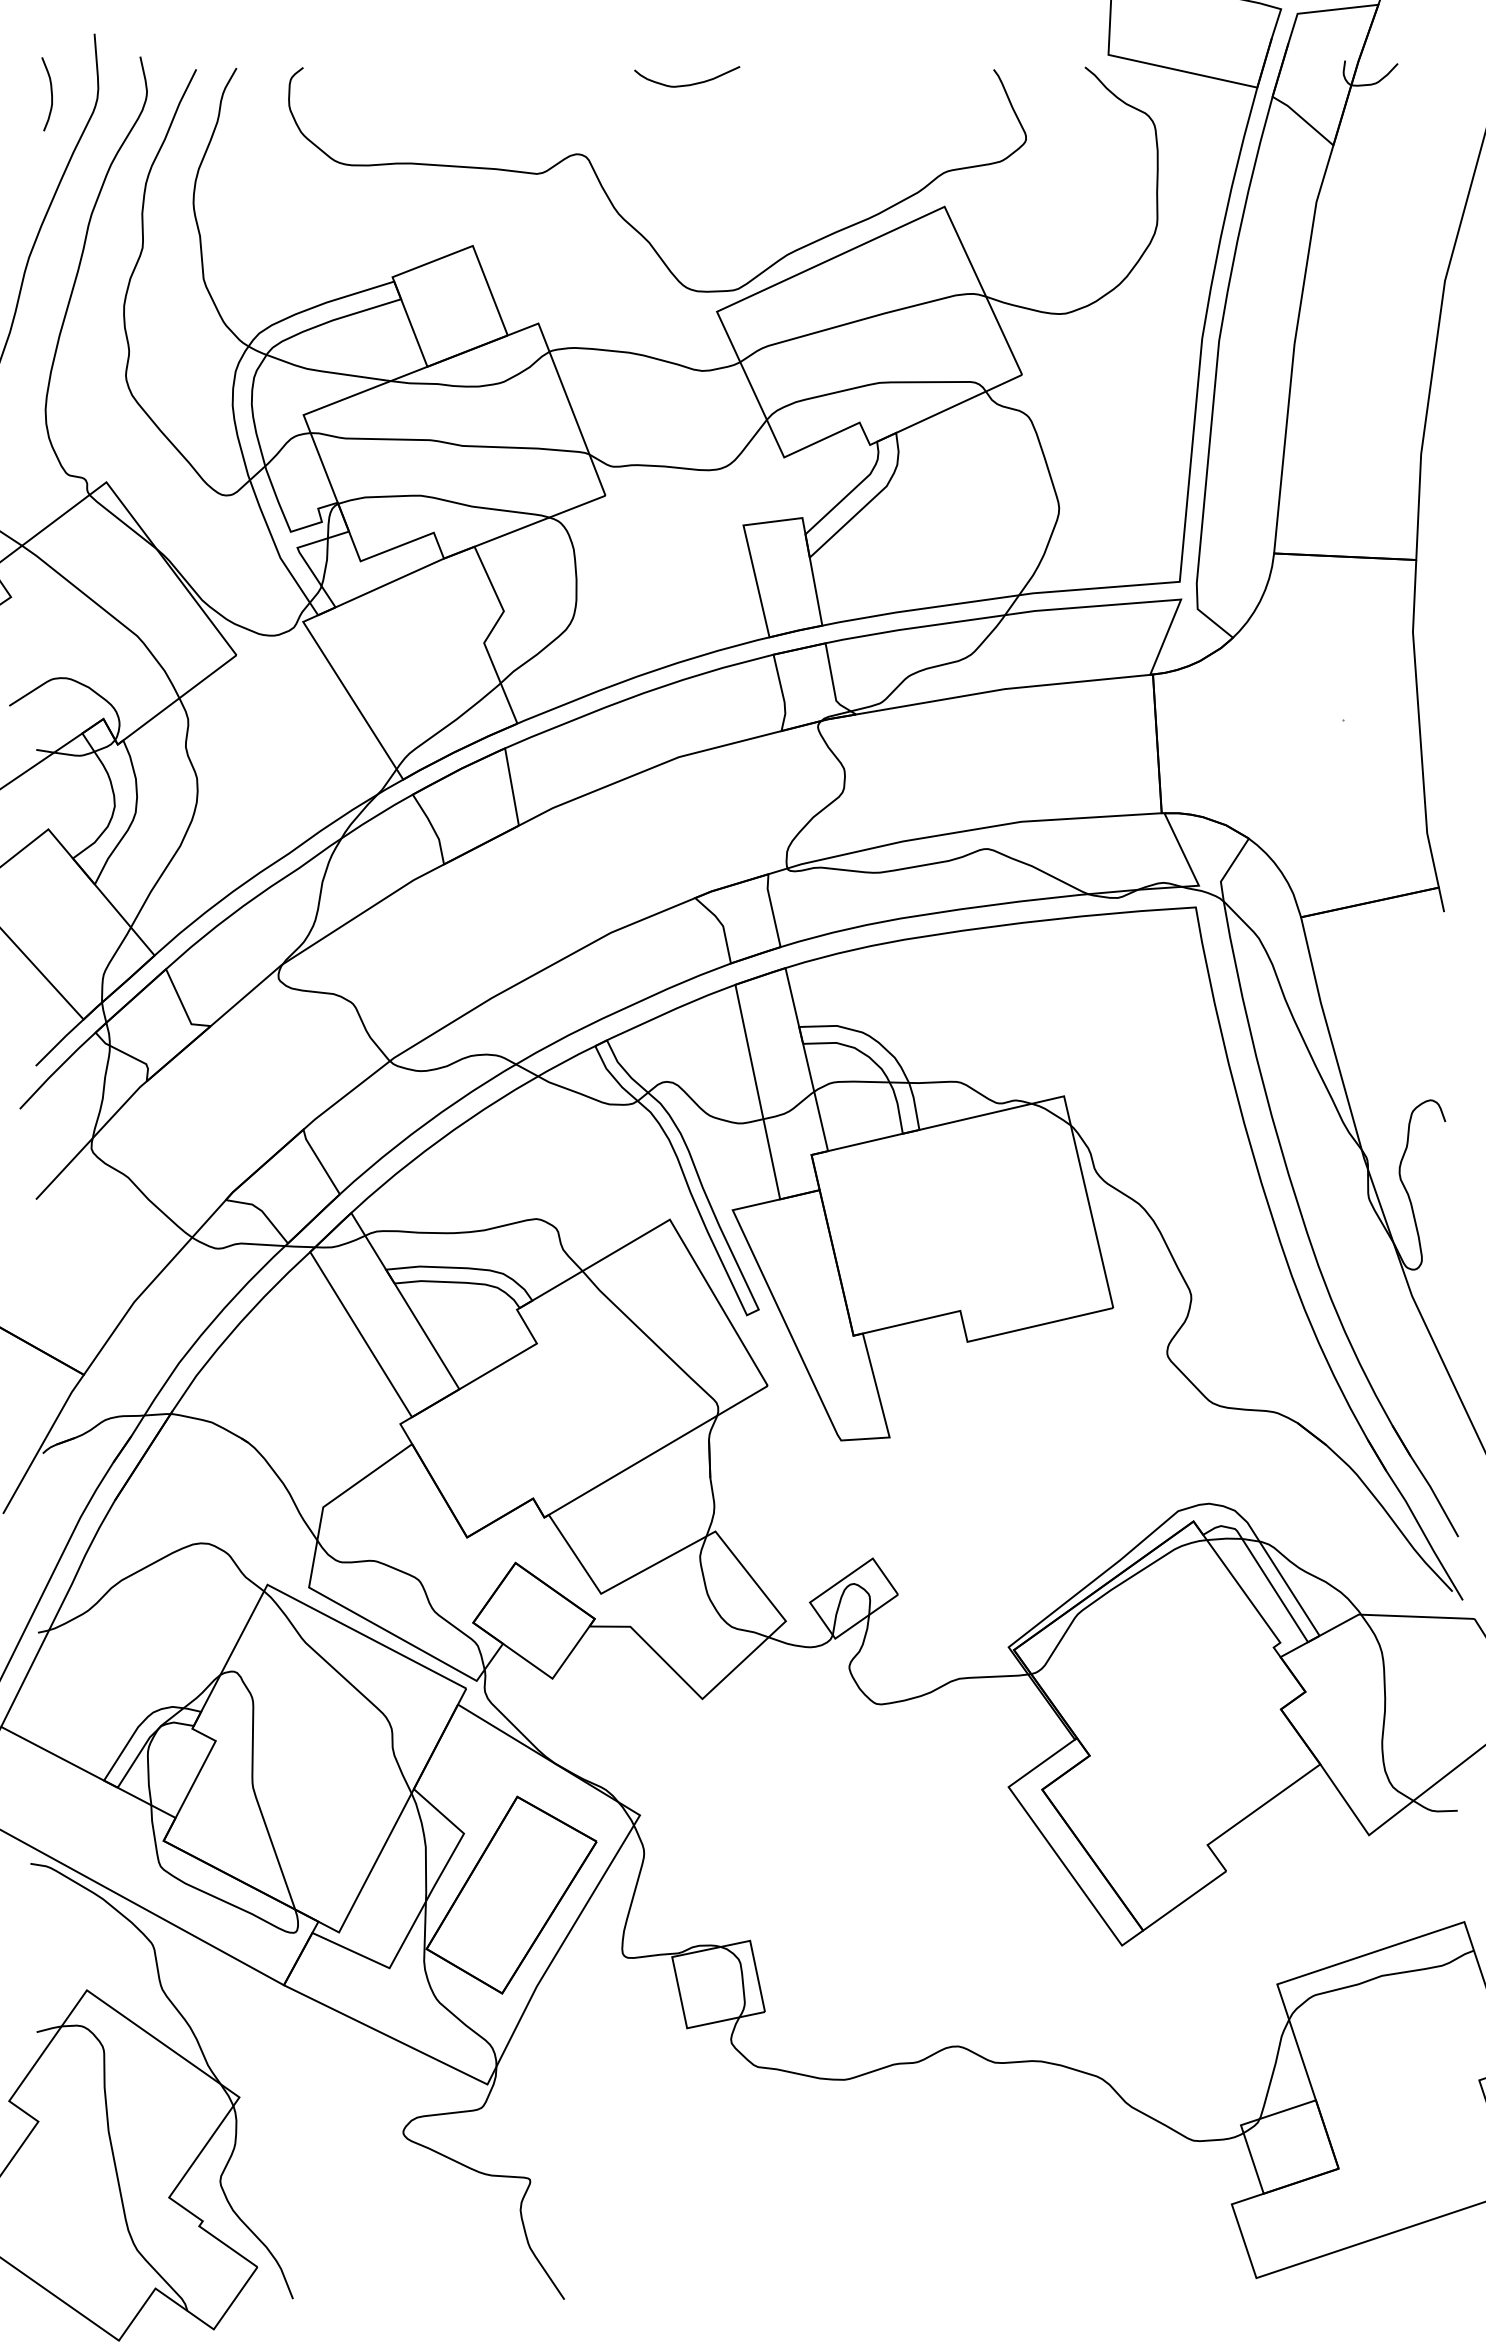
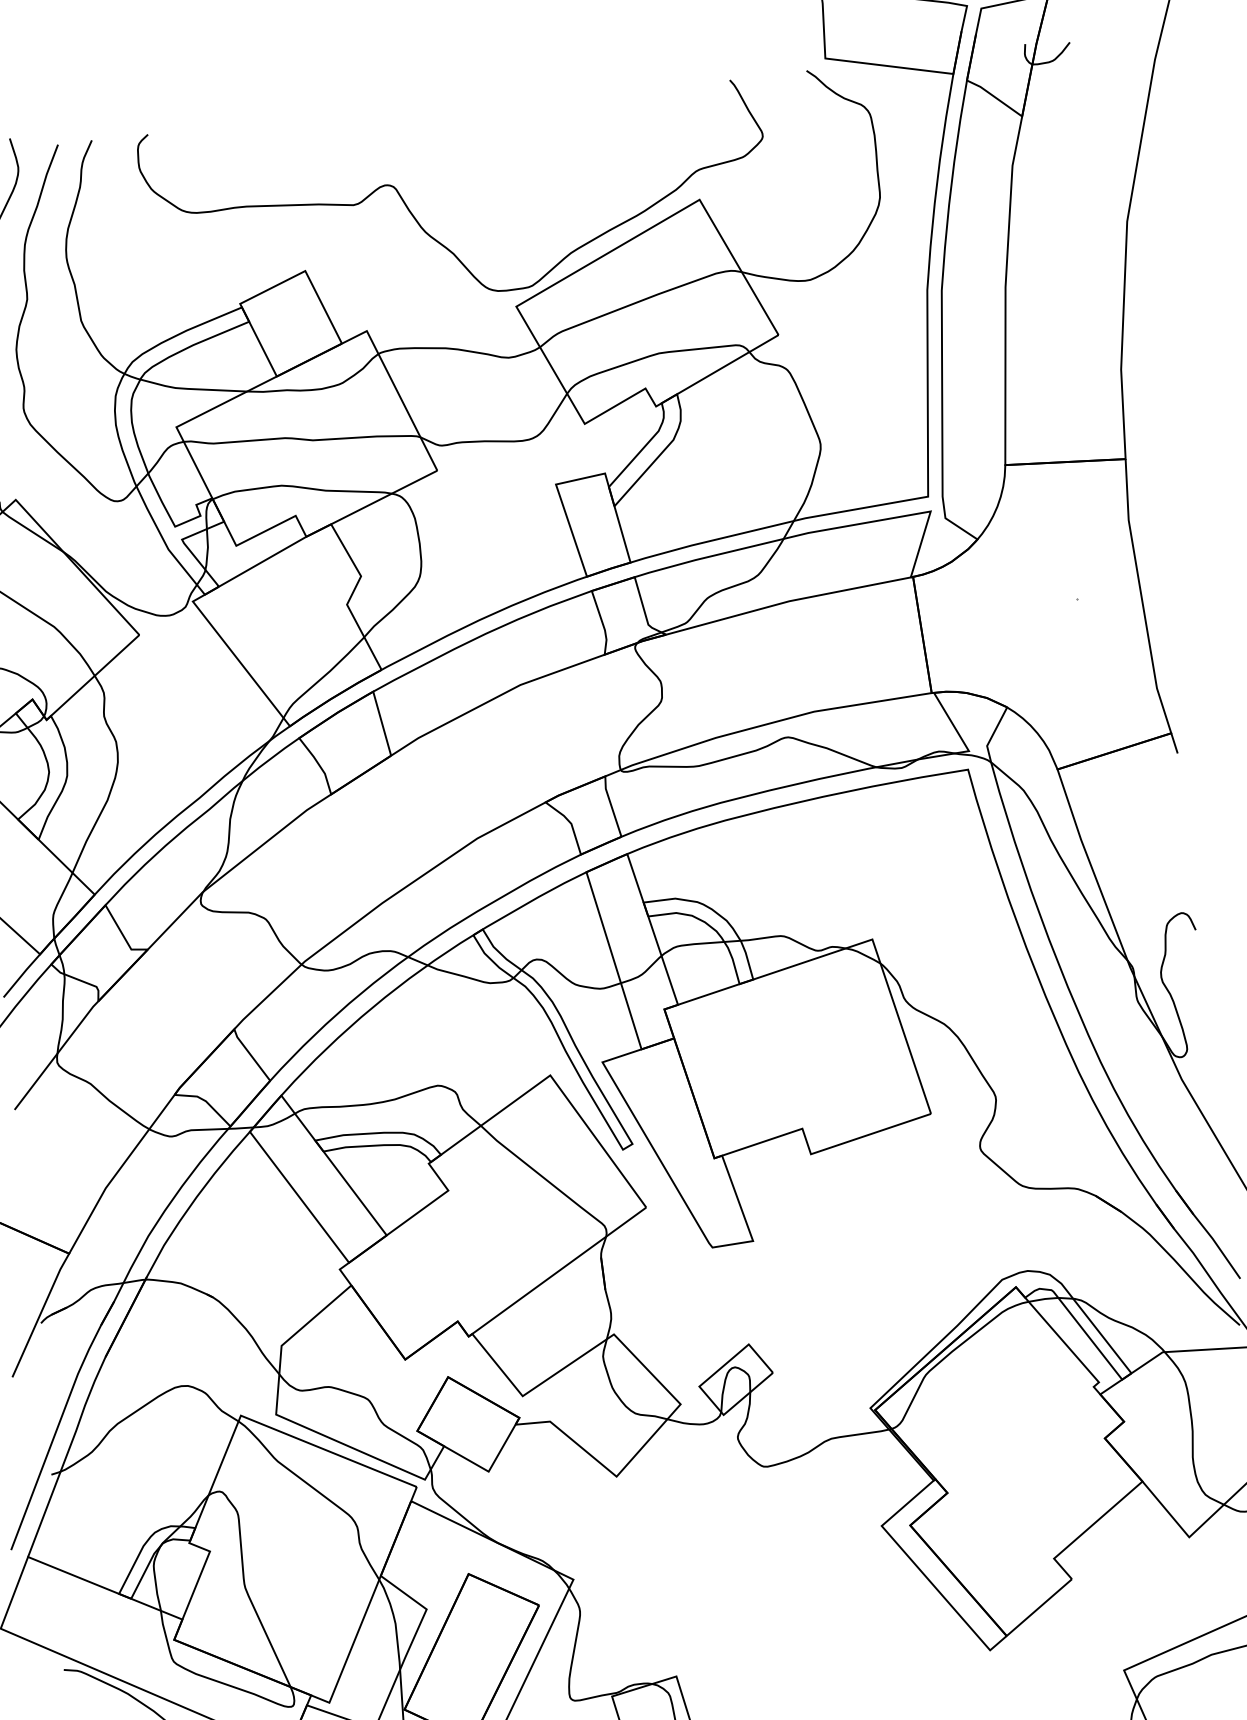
curve: (687, 84) -> (473, 117), removed

